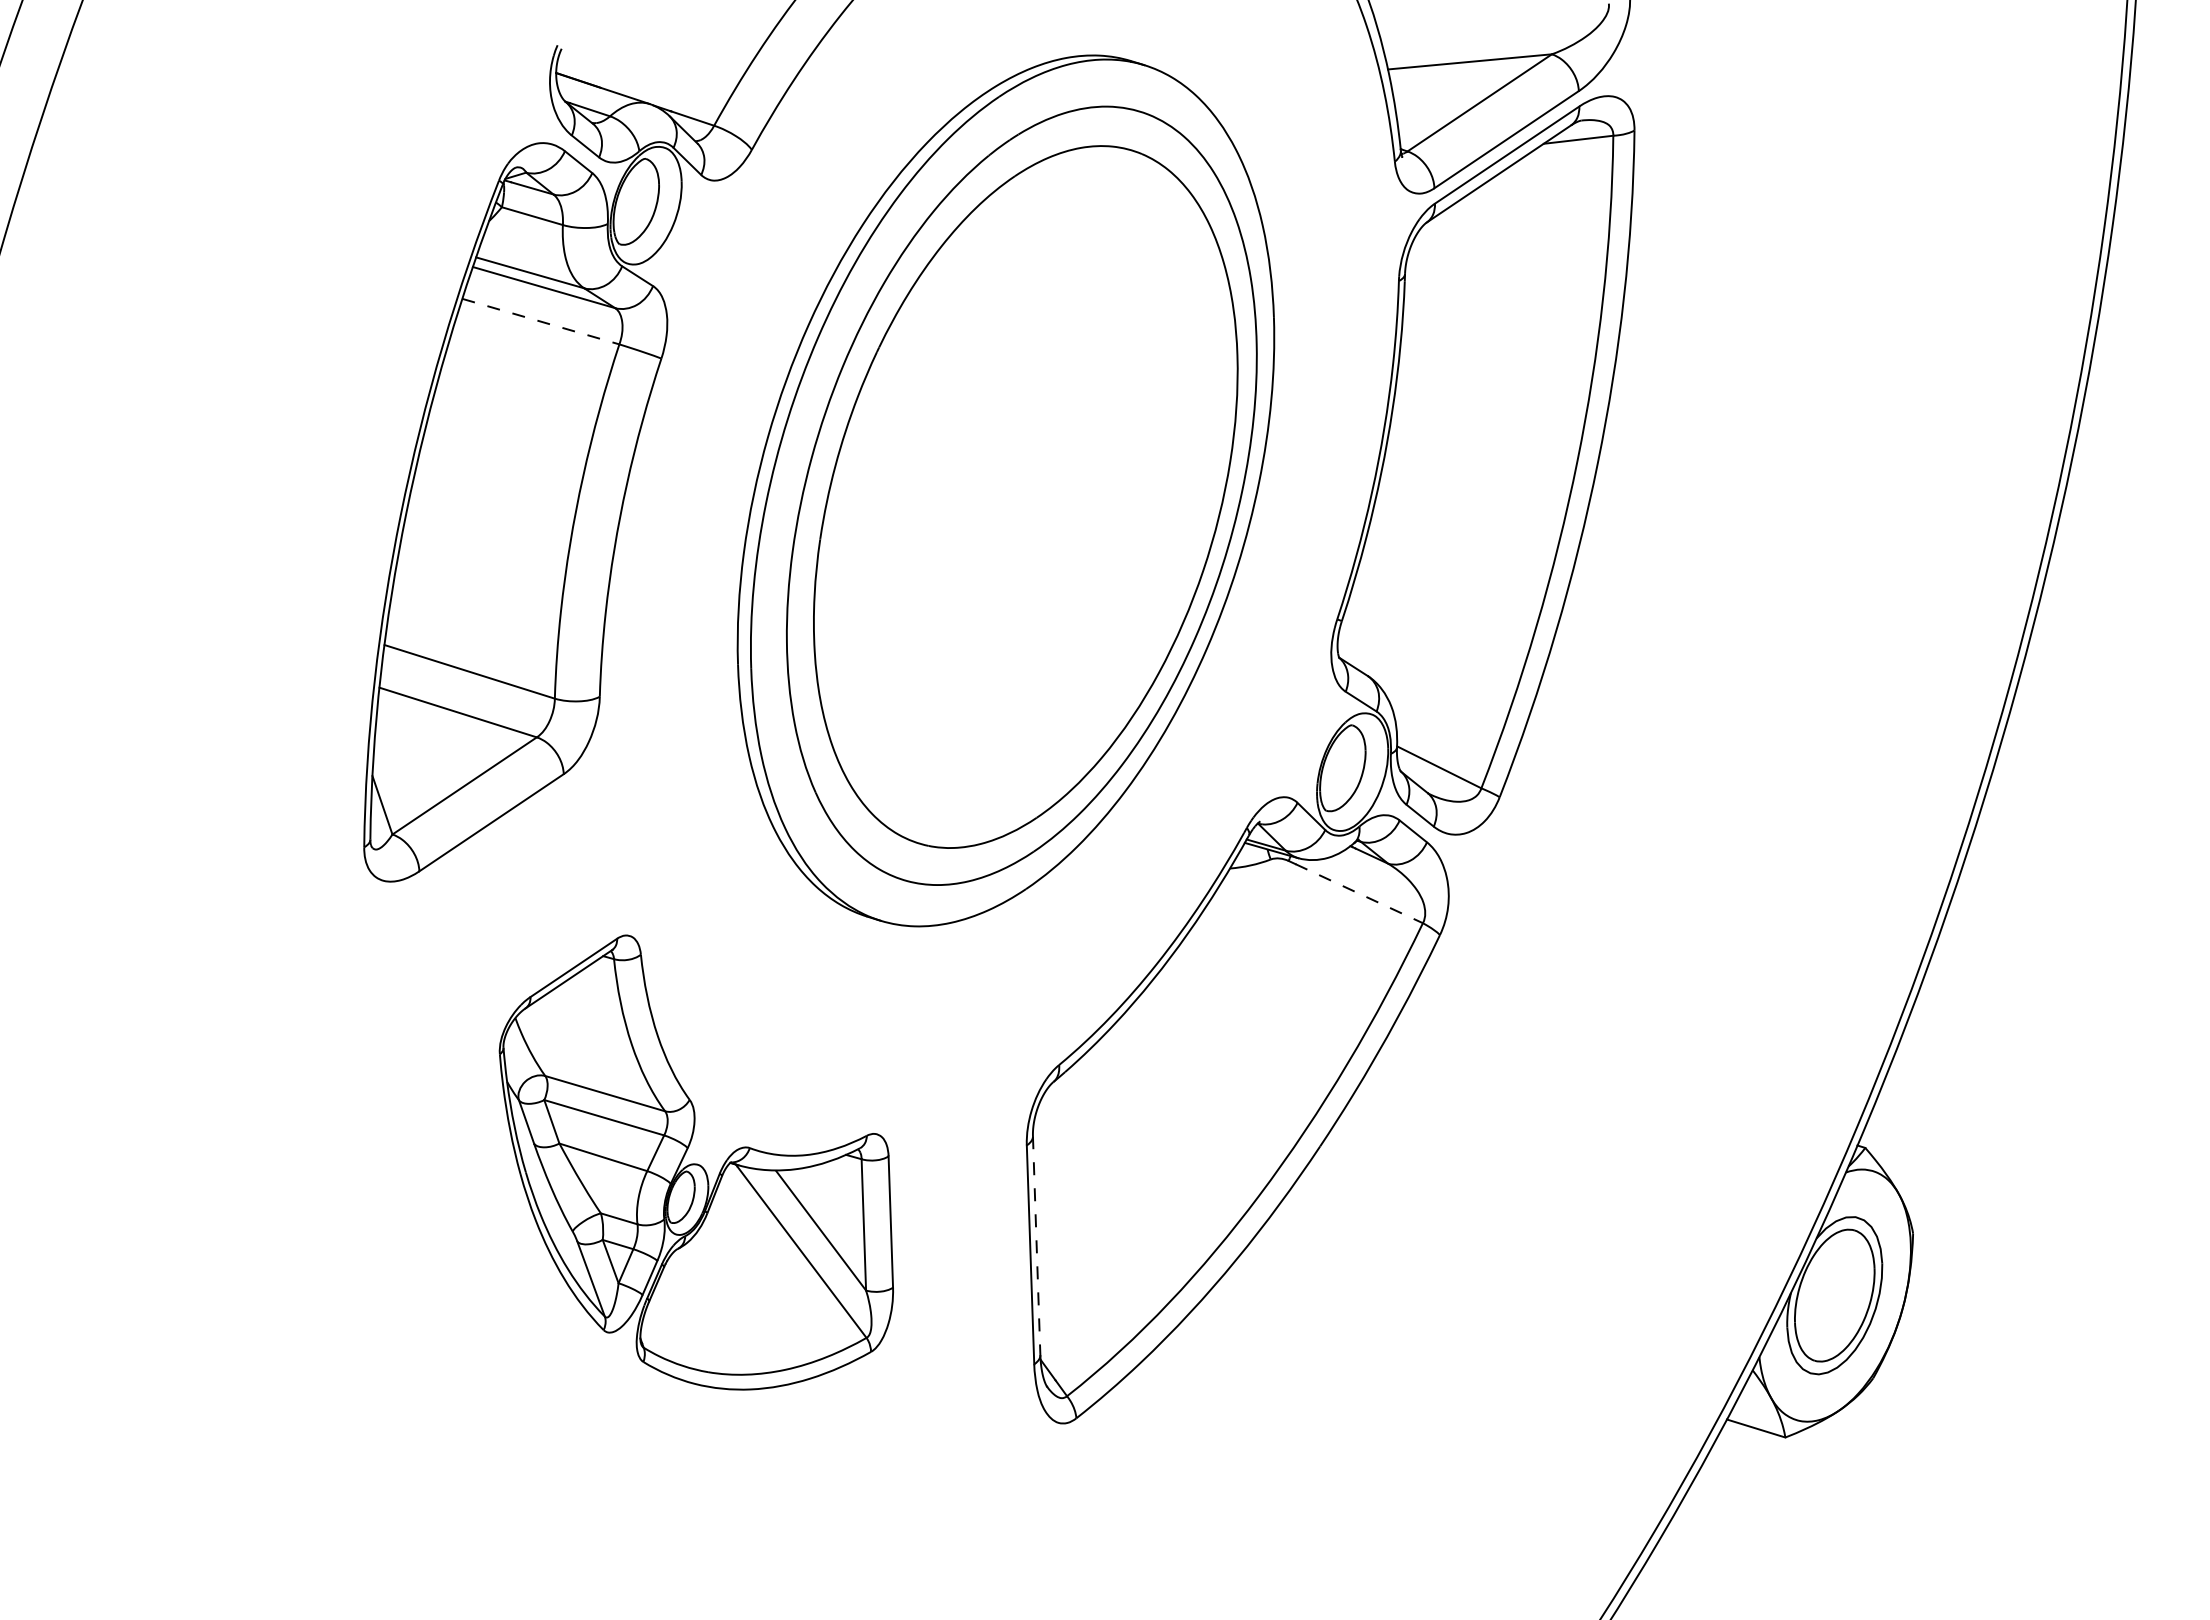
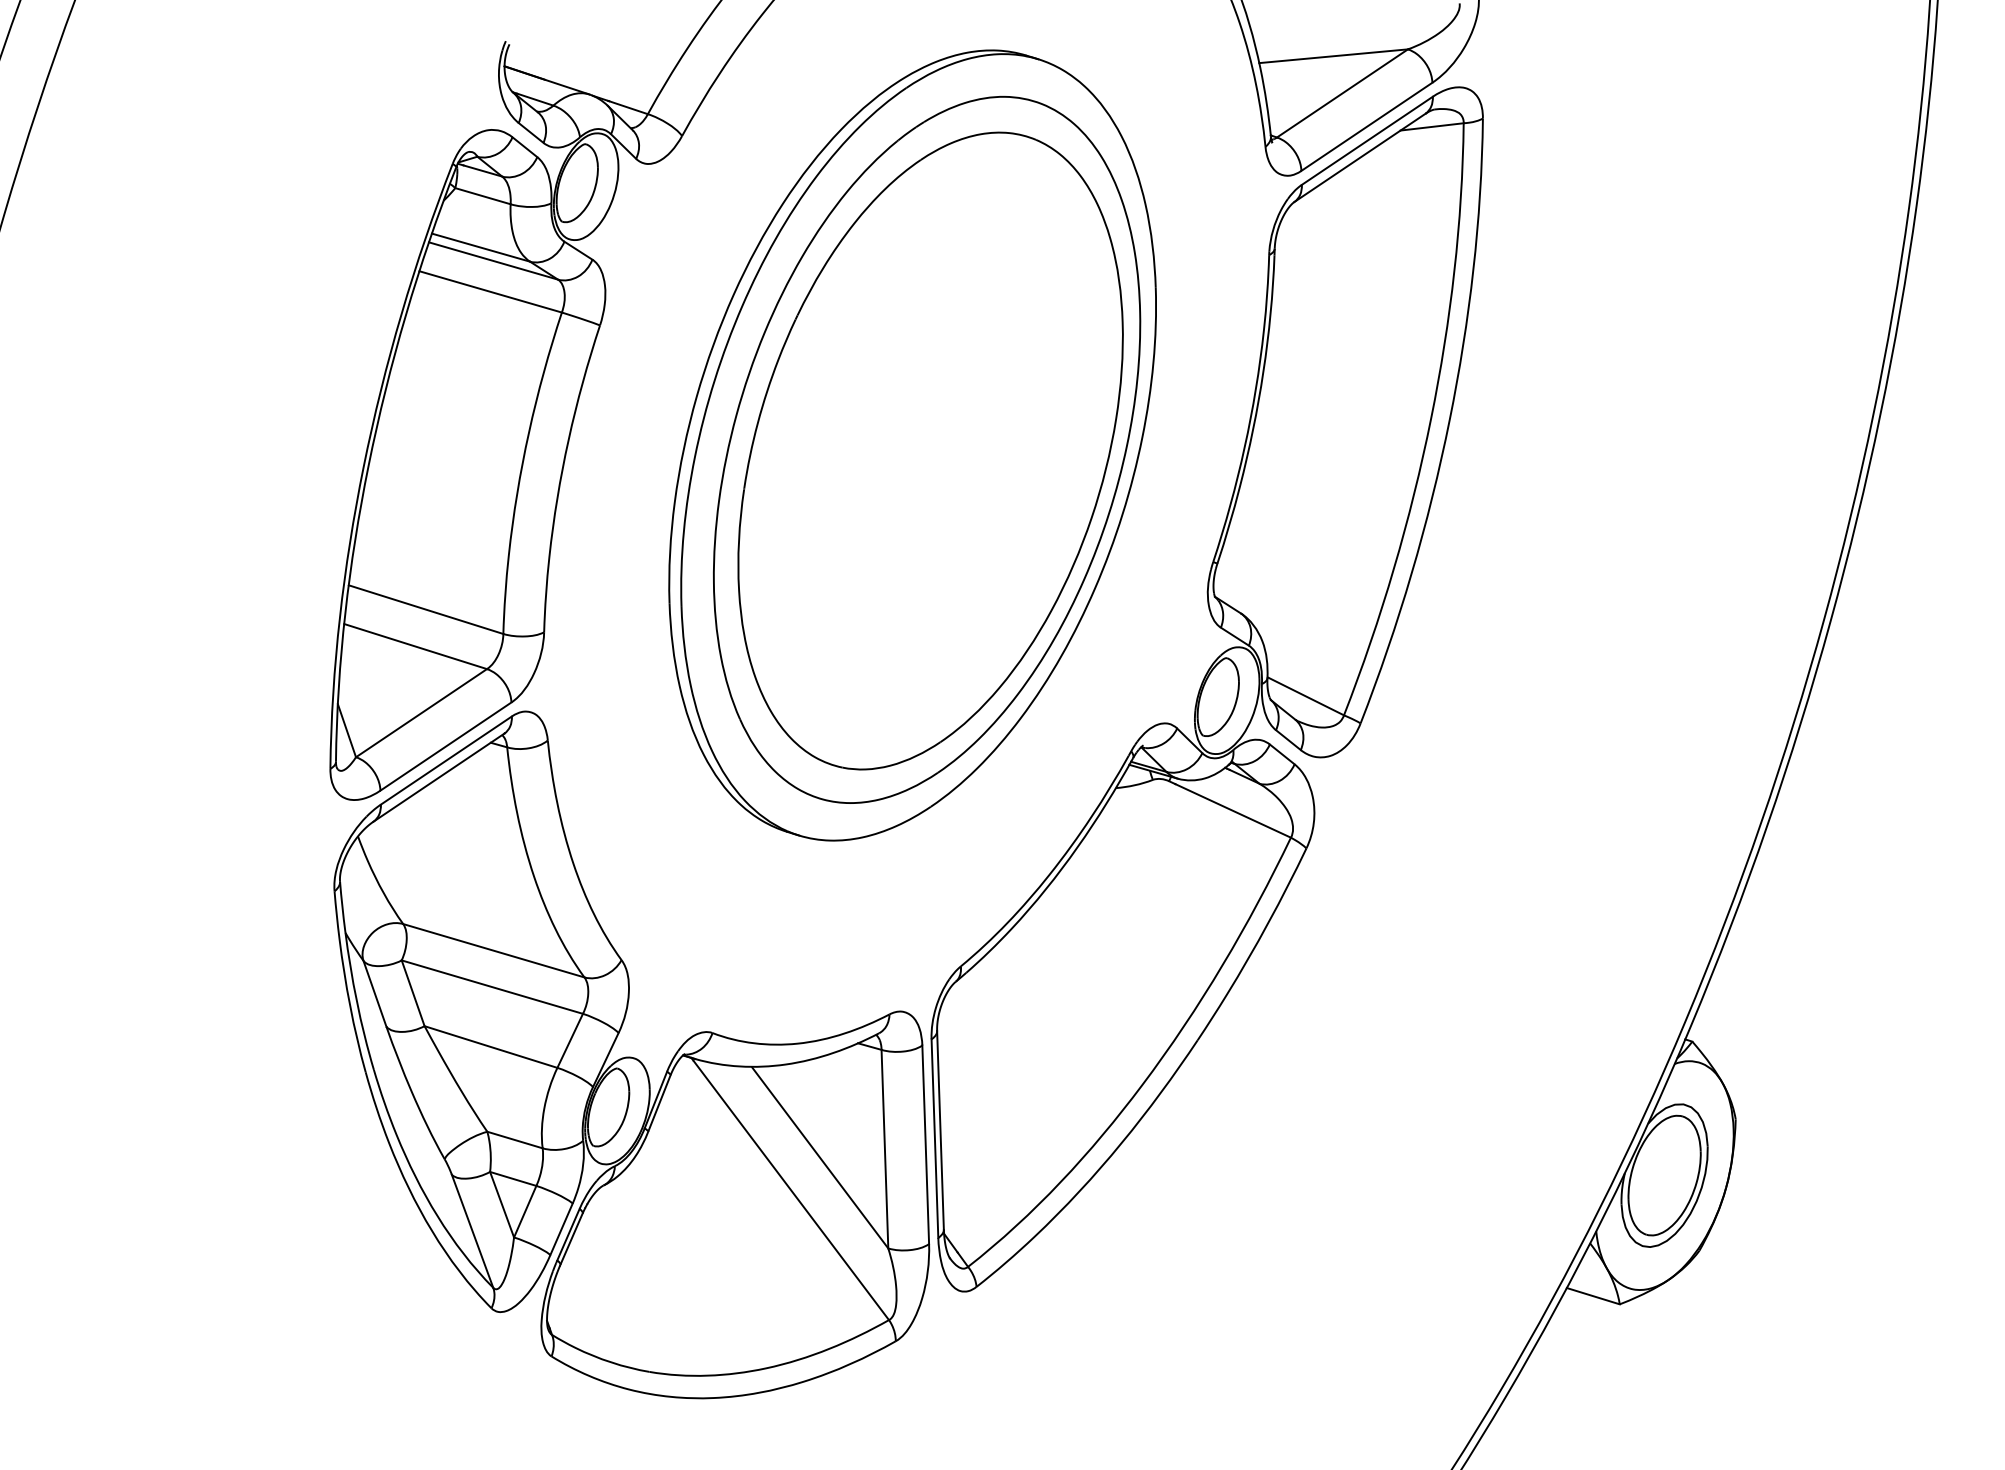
line: (540, 321) -> (490, 291), dashed -> solid
line: (1359, 893) -> (1233, 810), dashed -> solid
part: (696, 1162) -> (631, 1054), size x1.67
line: (1036, 1246) -> (940, 1131), dashed -> solid

